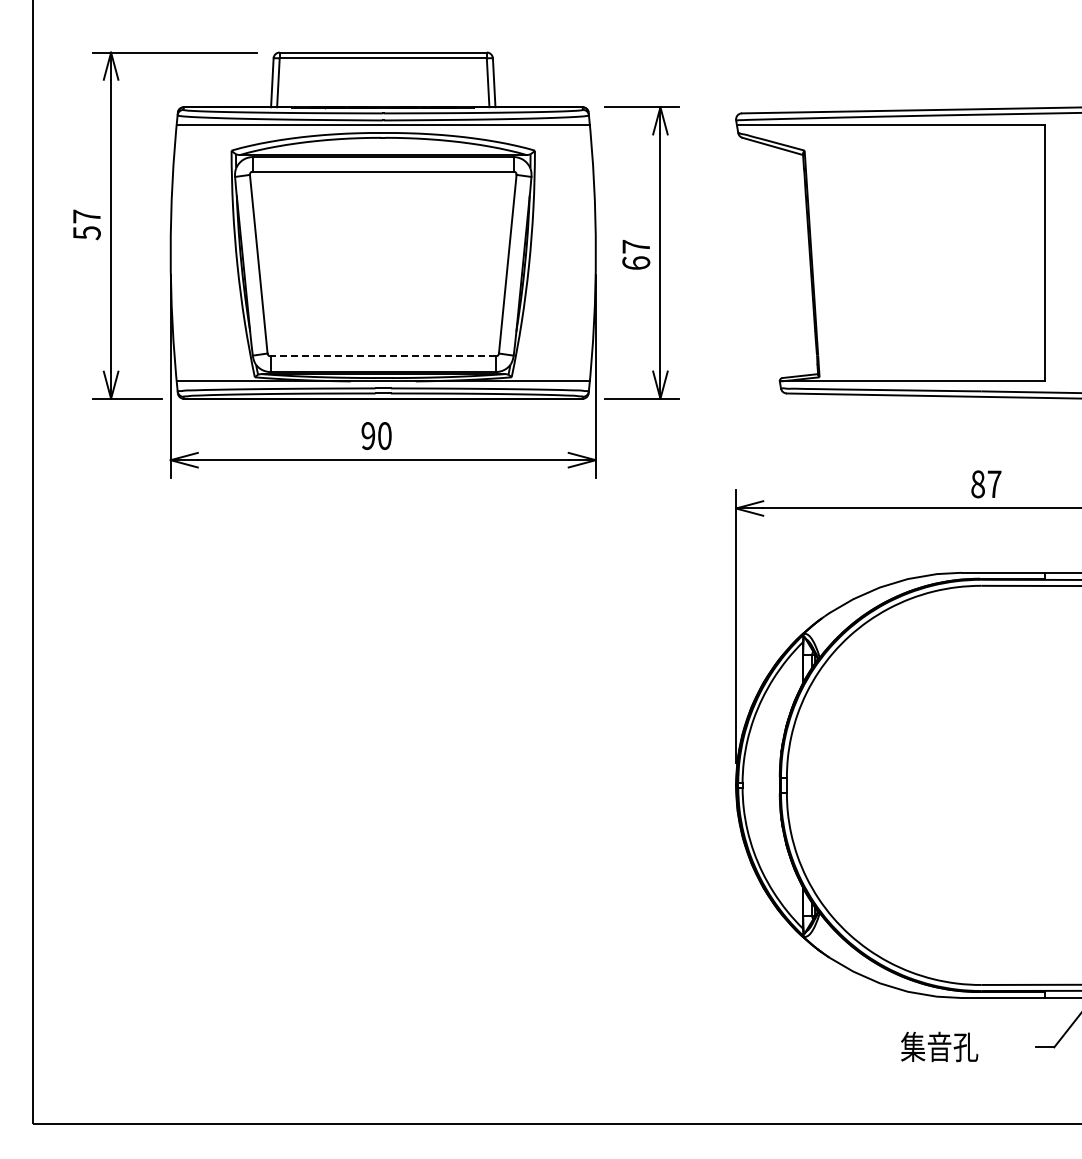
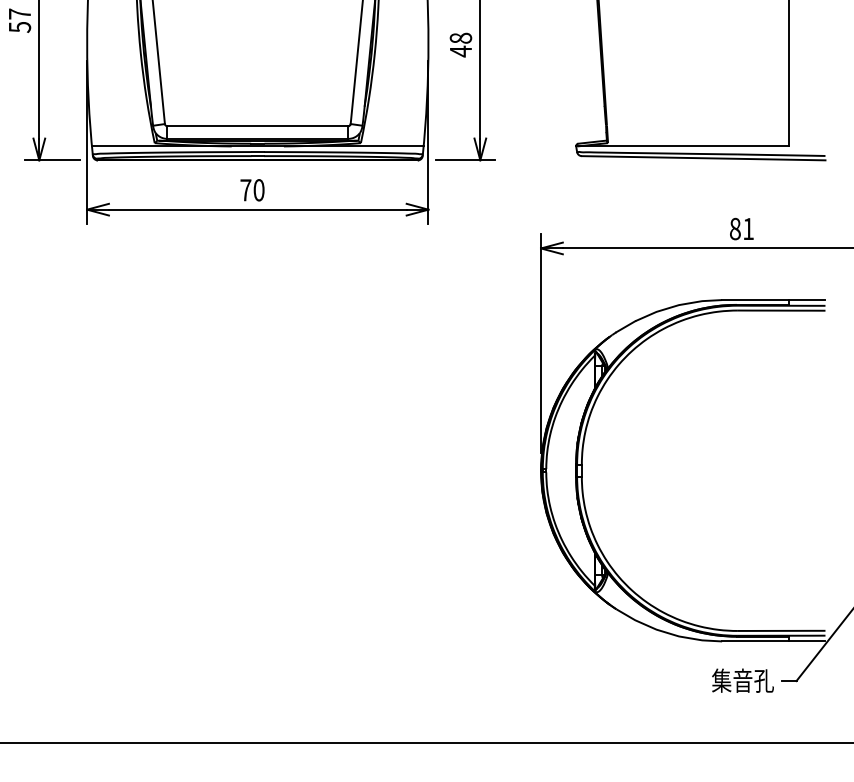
text: (636, 254) -> (461, 44), 67 -> 48
line: (383, 356) -> (258, 126), dashed -> solid
text: (368, 436) -> (245, 190), 90 -> 70
text: (994, 483) -> (748, 228), 87 -> 81
text: (939, 1046) -> (742, 680), moved

